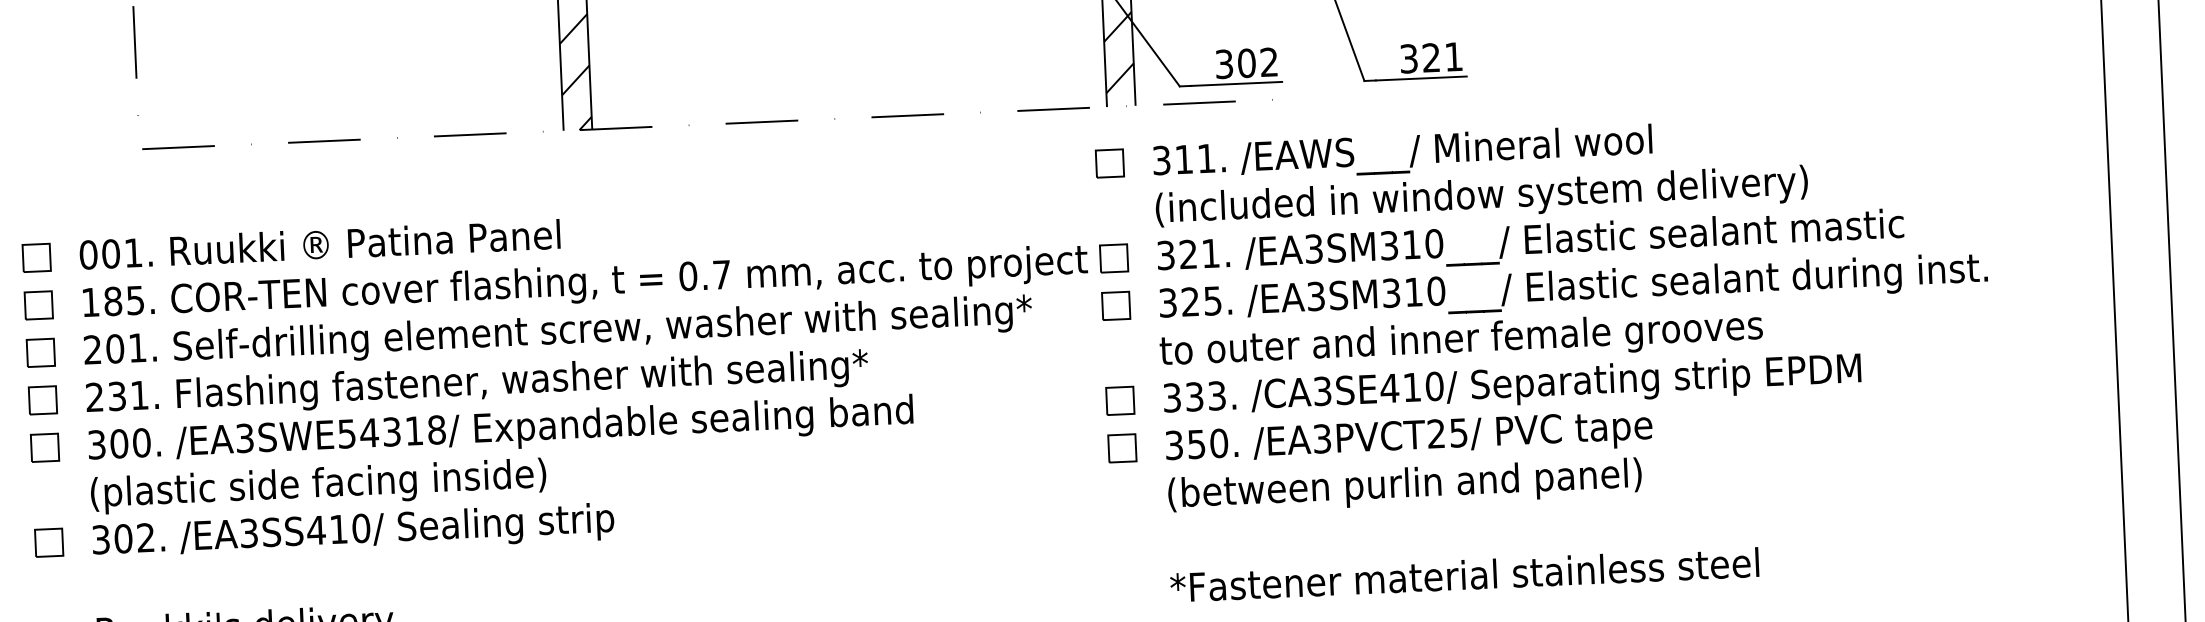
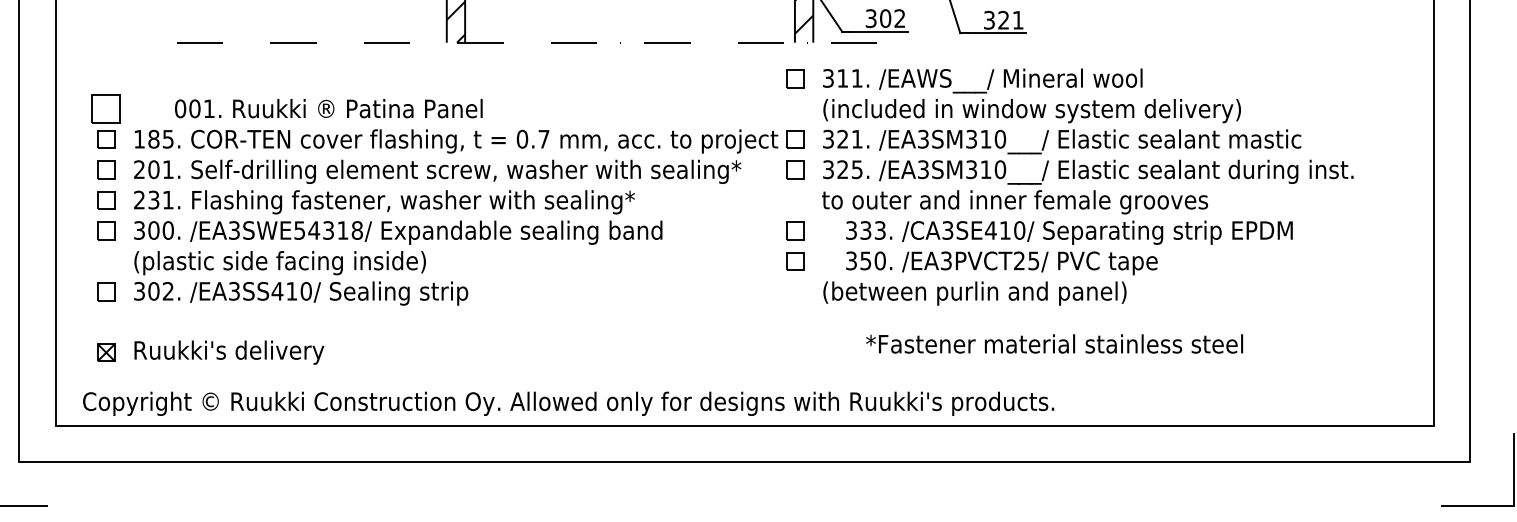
text: (319, 244) -> (328, 108), moved
part: (37, 258) -> (106, 109), size x1.6
text: (1513, 409) -> (1069, 247), moved
text: (1464, 574) -> (1054, 343), moved

